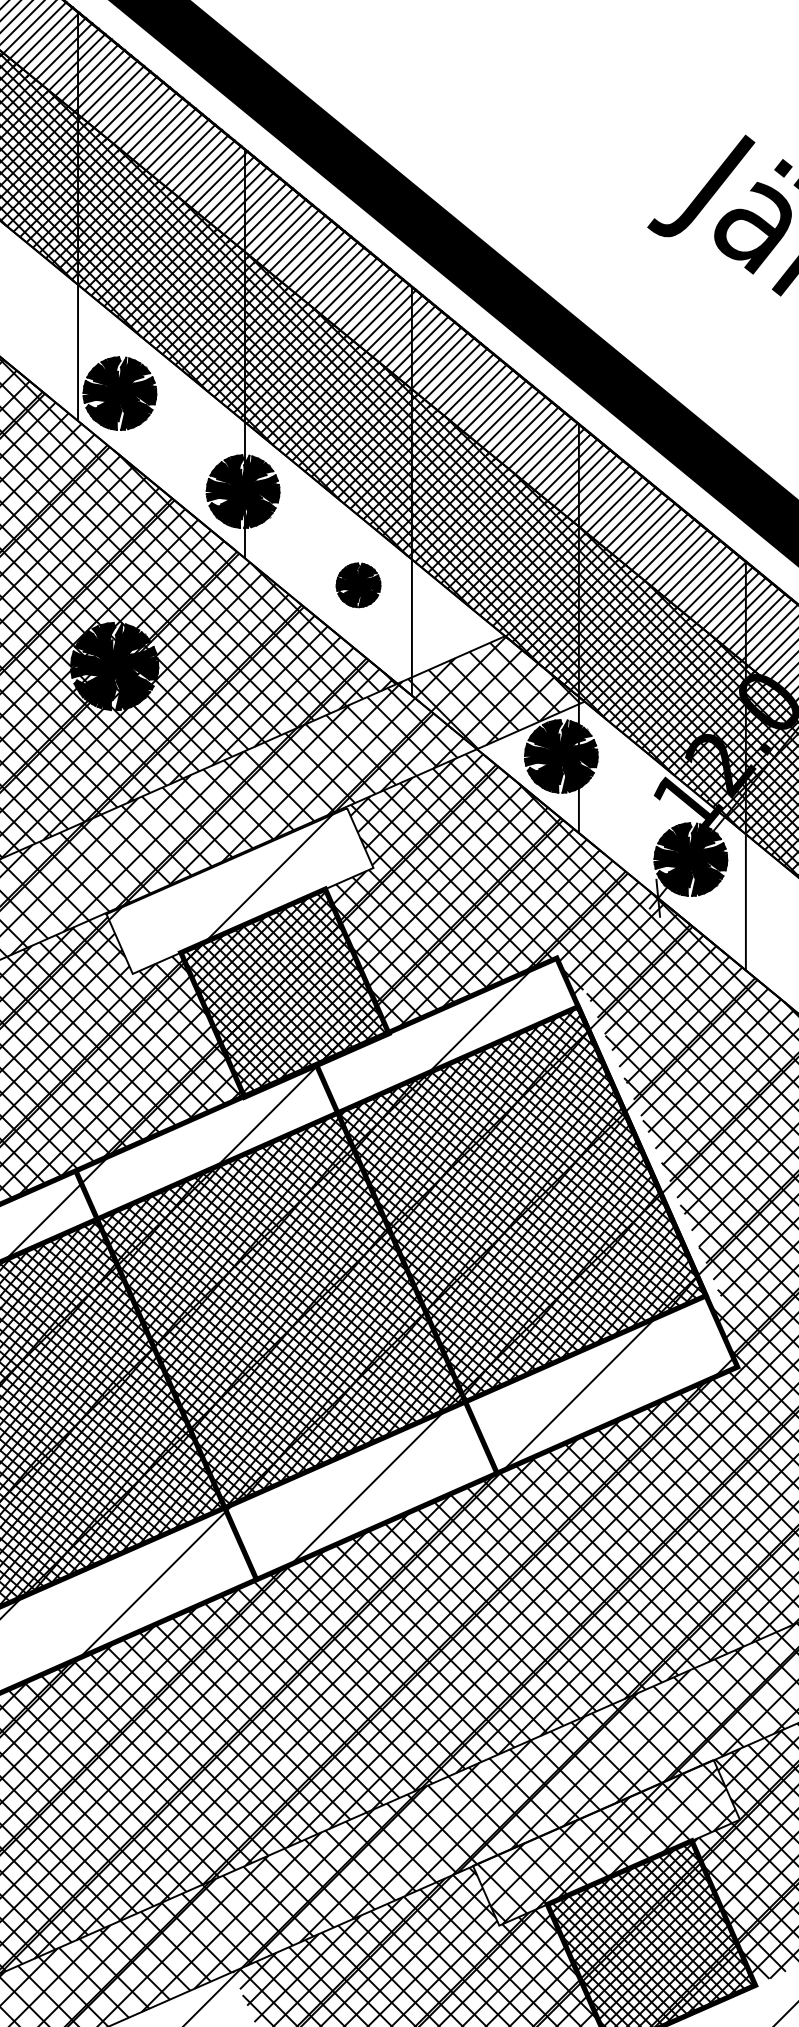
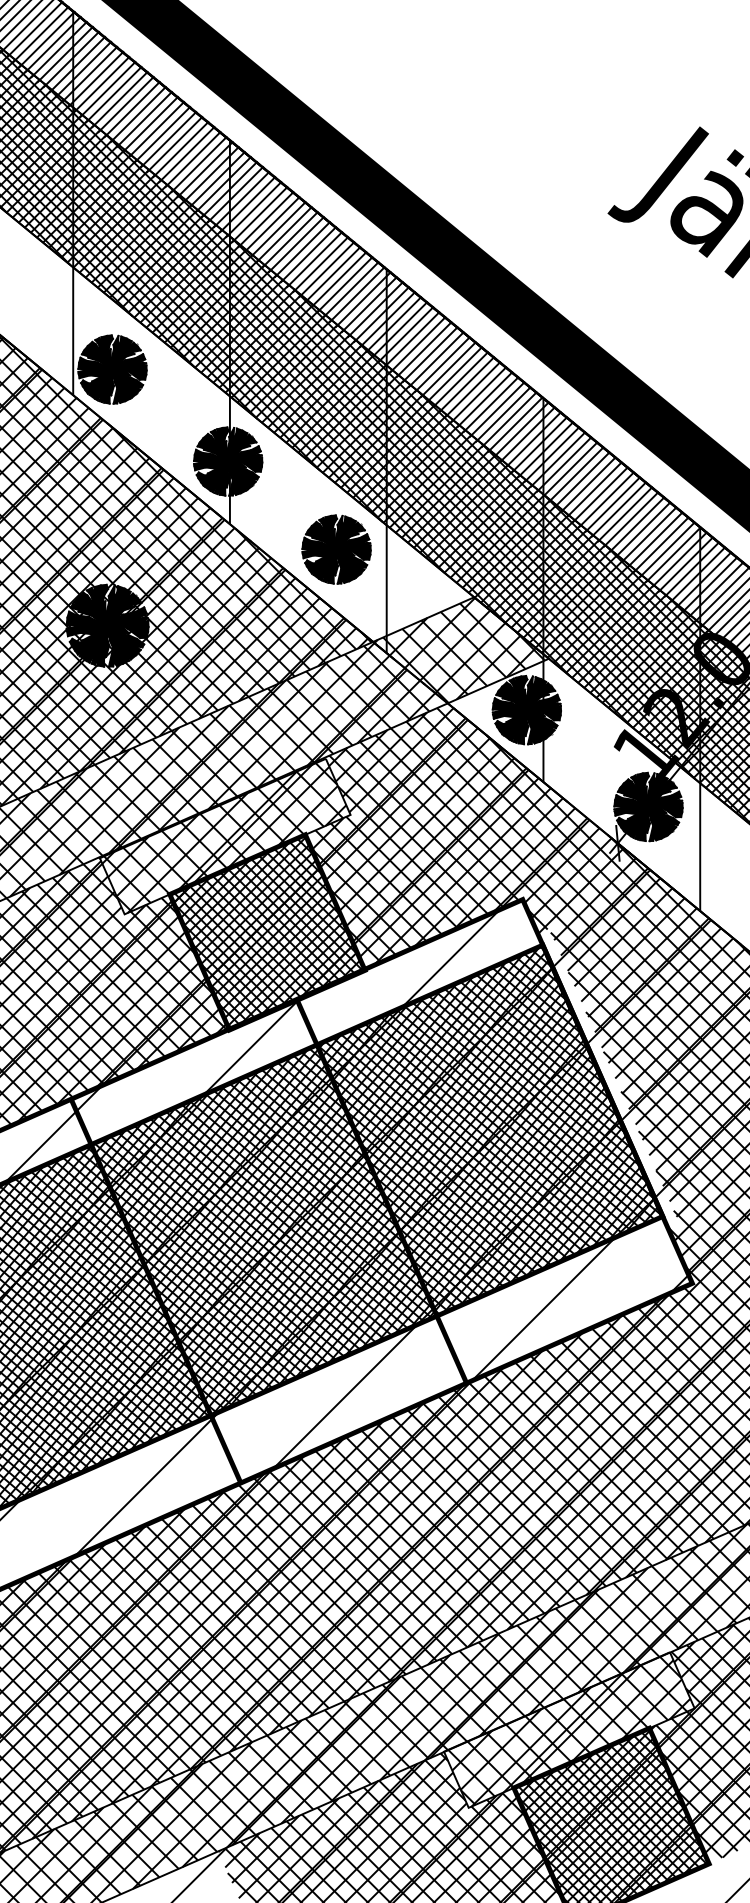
part: (358, 585) -> (336, 549), size x1.67
hatch: (240, 892) -> (225, 837), added

